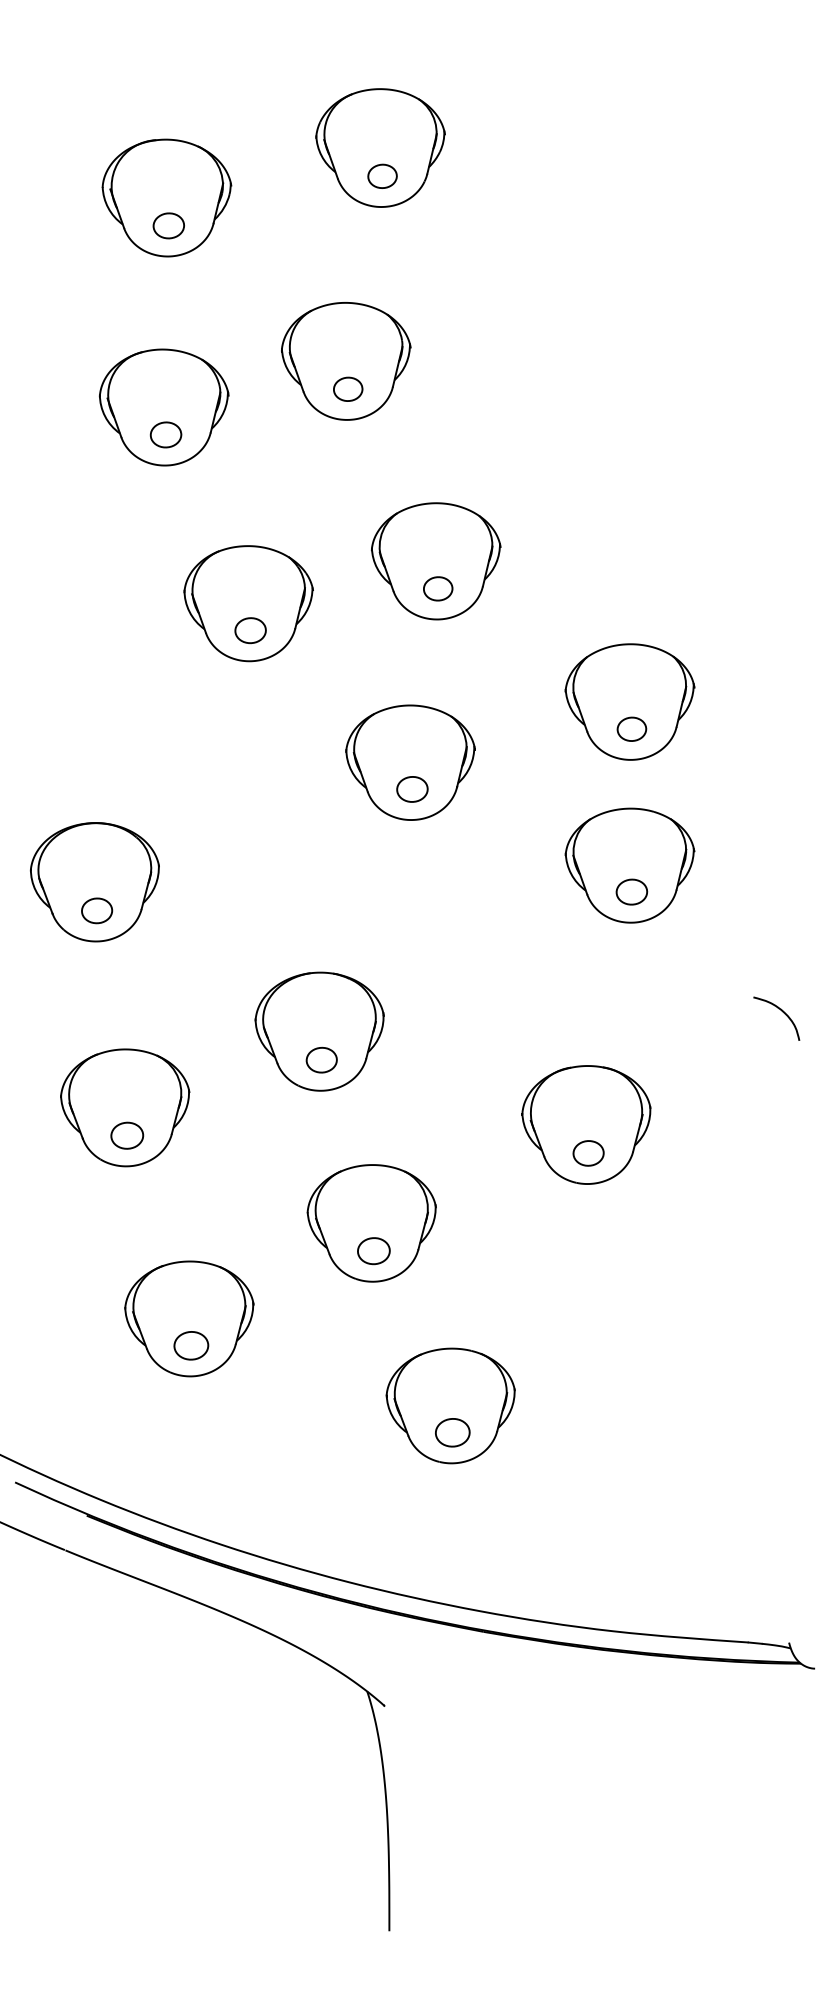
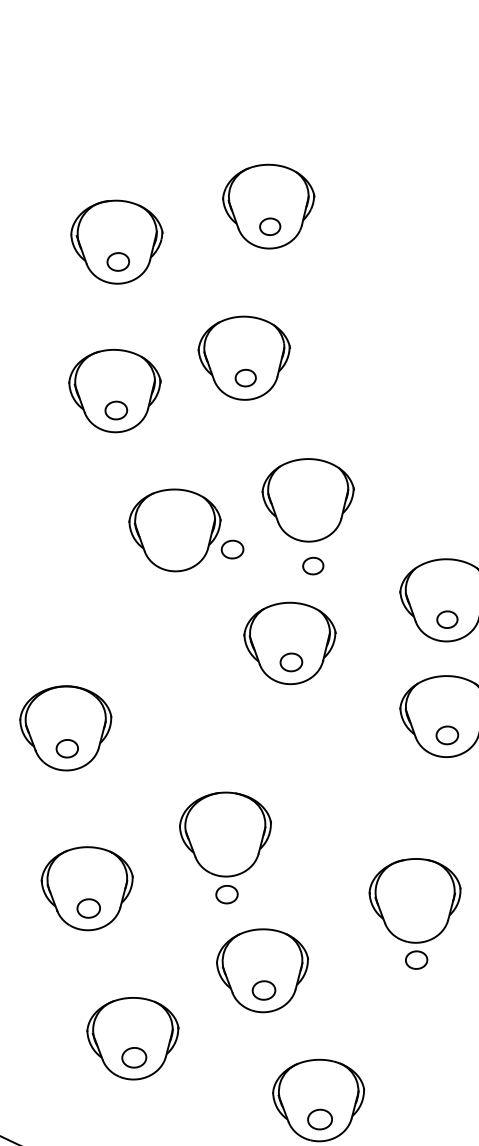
part: (438, 588) -> (313, 565), moved
part: (250, 630) -> (232, 549), moved
part: (321, 1059) -> (226, 894), moved
part: (588, 1153) -> (416, 960), moved

